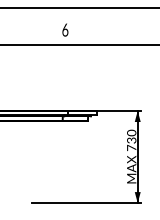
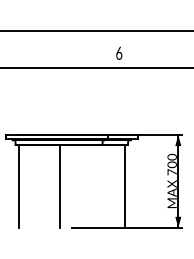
text: (65, 29) -> (119, 52), moved
text: (131, 140) -> (172, 164), 730 -> 700
line: (20, 162) -> (59, 186), added
line: (84, 162) -> (124, 186), added

